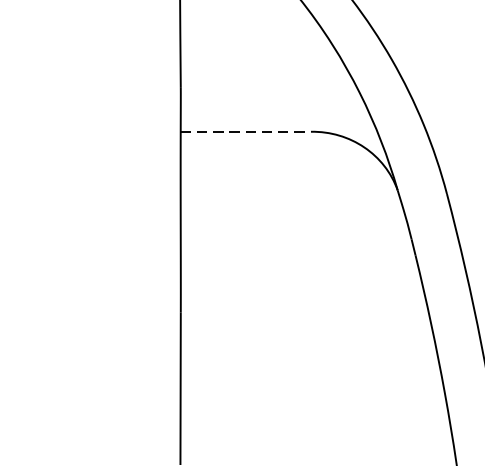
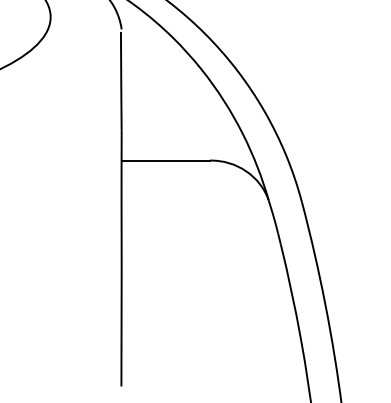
line: (246, 131) -> (166, 160), dashed -> solid

